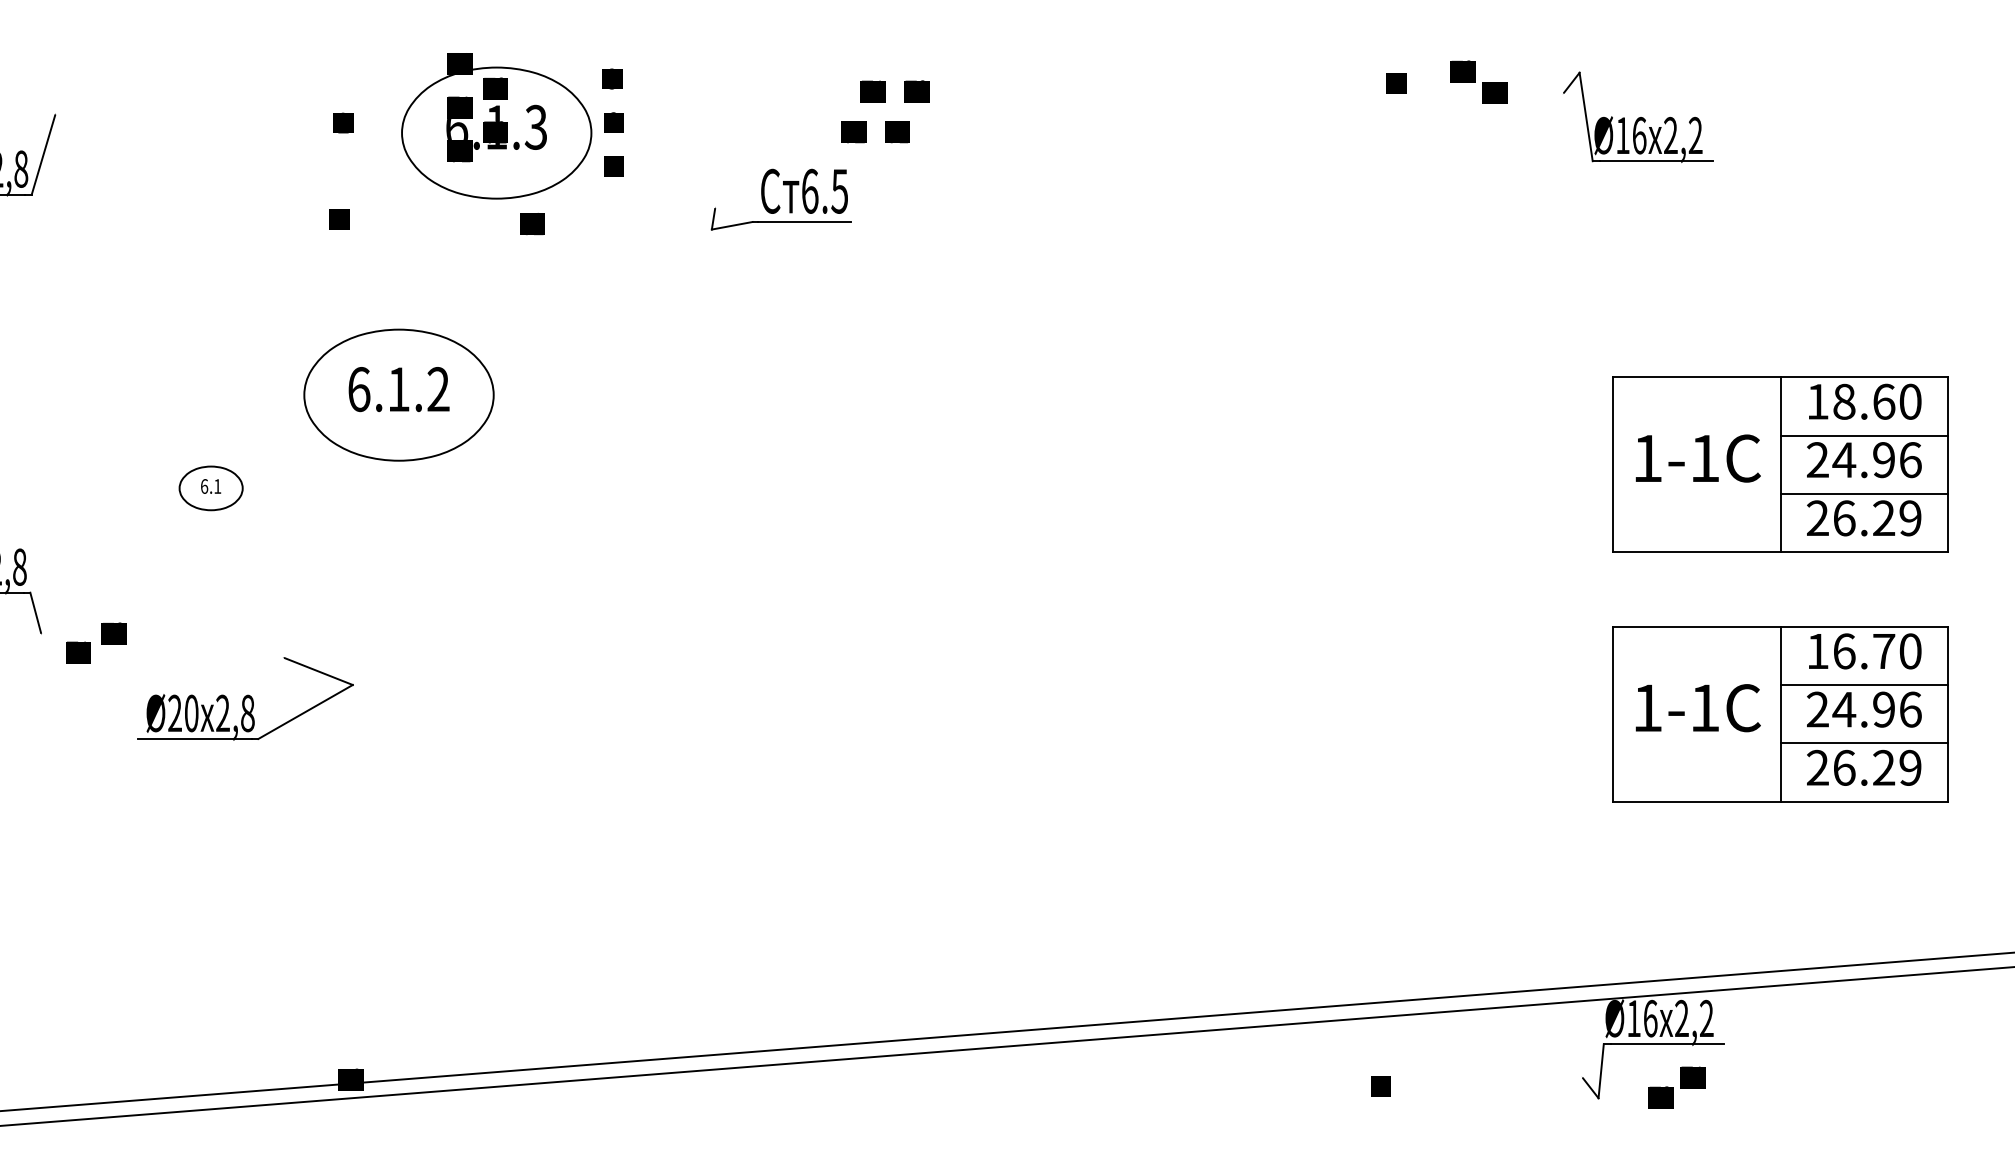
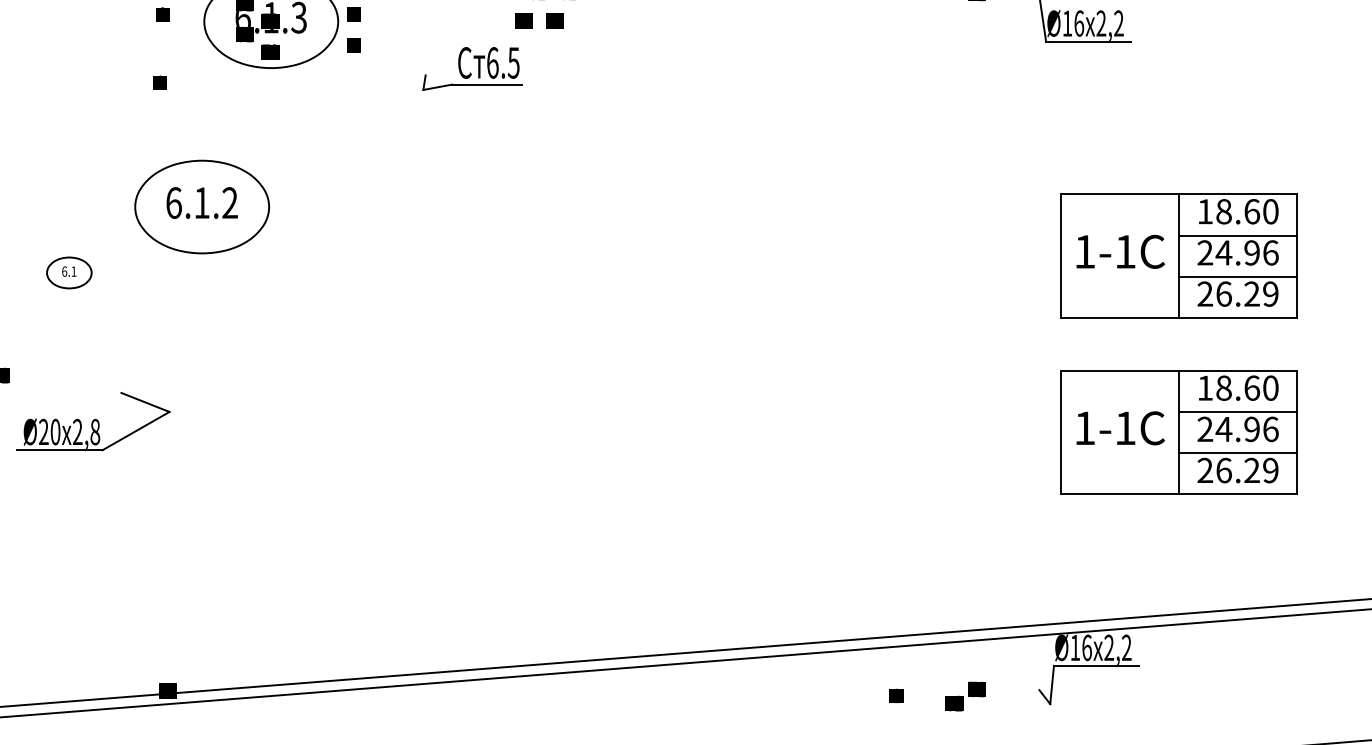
text: (532, 224) -> (270, 52), moved
text: (1864, 651) -> (1238, 388), 16.70 -> 18.60
text: (1676, 1087) -> (965, 696), moved

